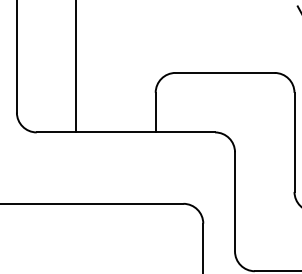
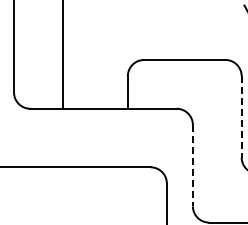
line: (294, 141) -> (241, 116), solid -> dashed
line: (234, 201) -> (192, 165), solid -> dashed

